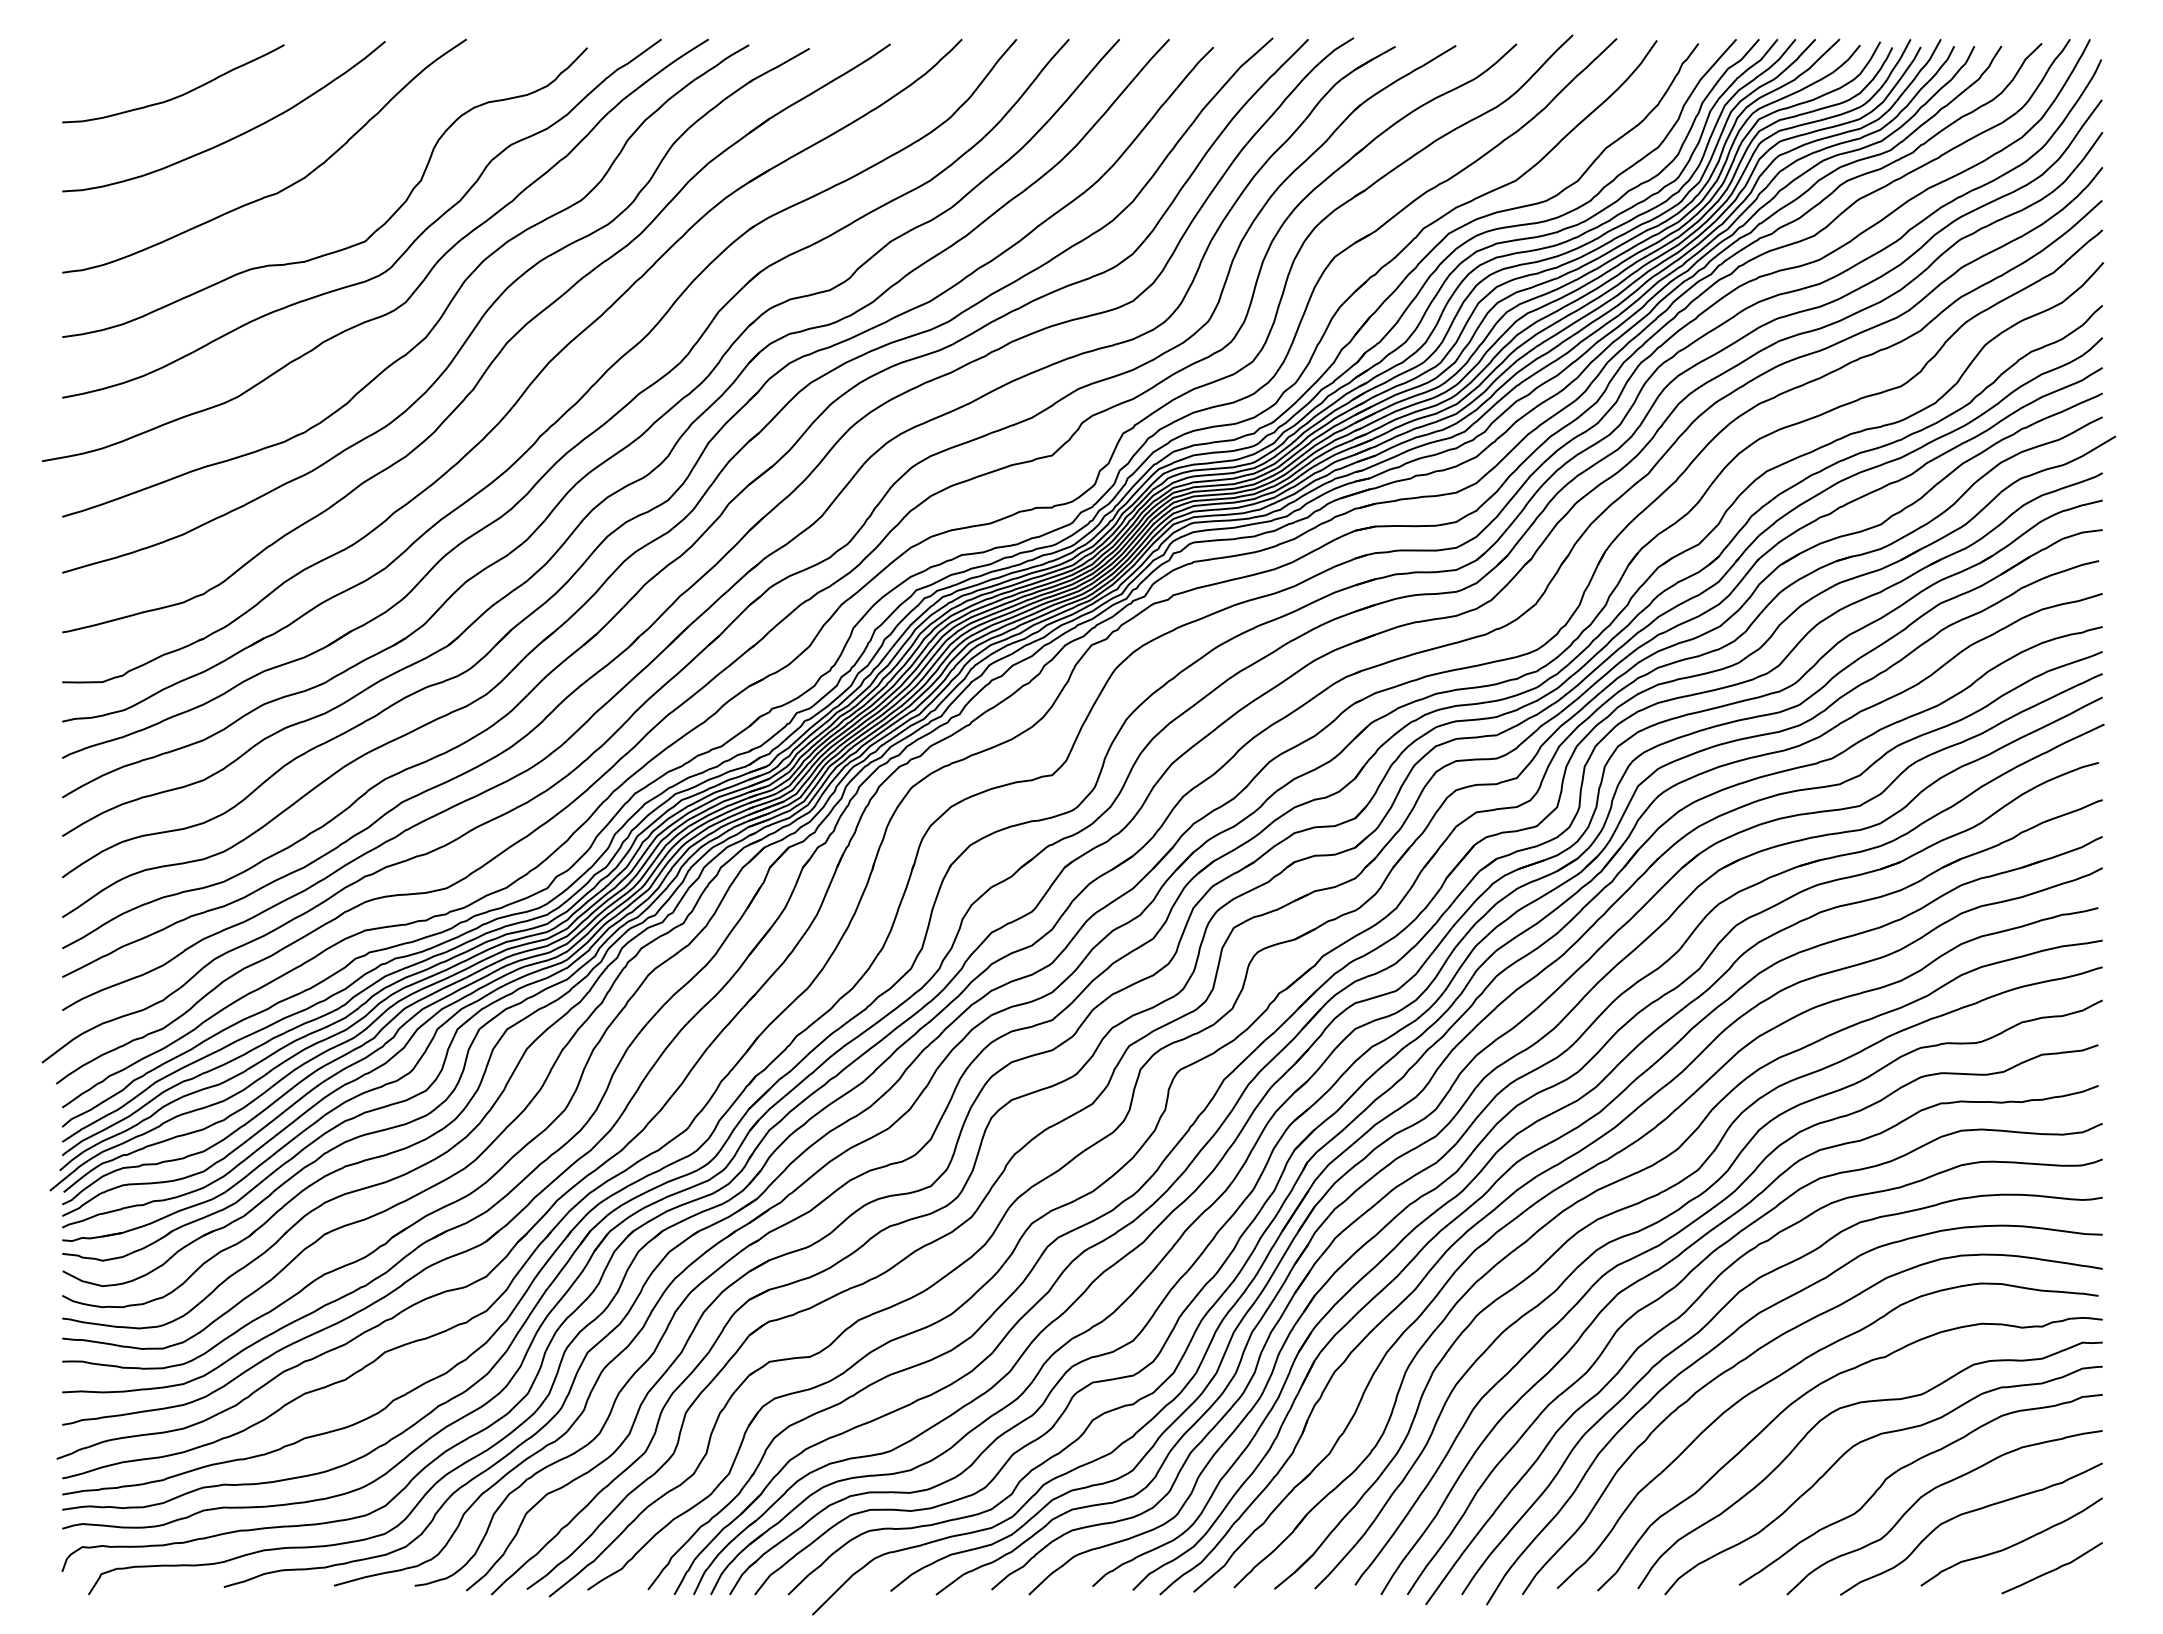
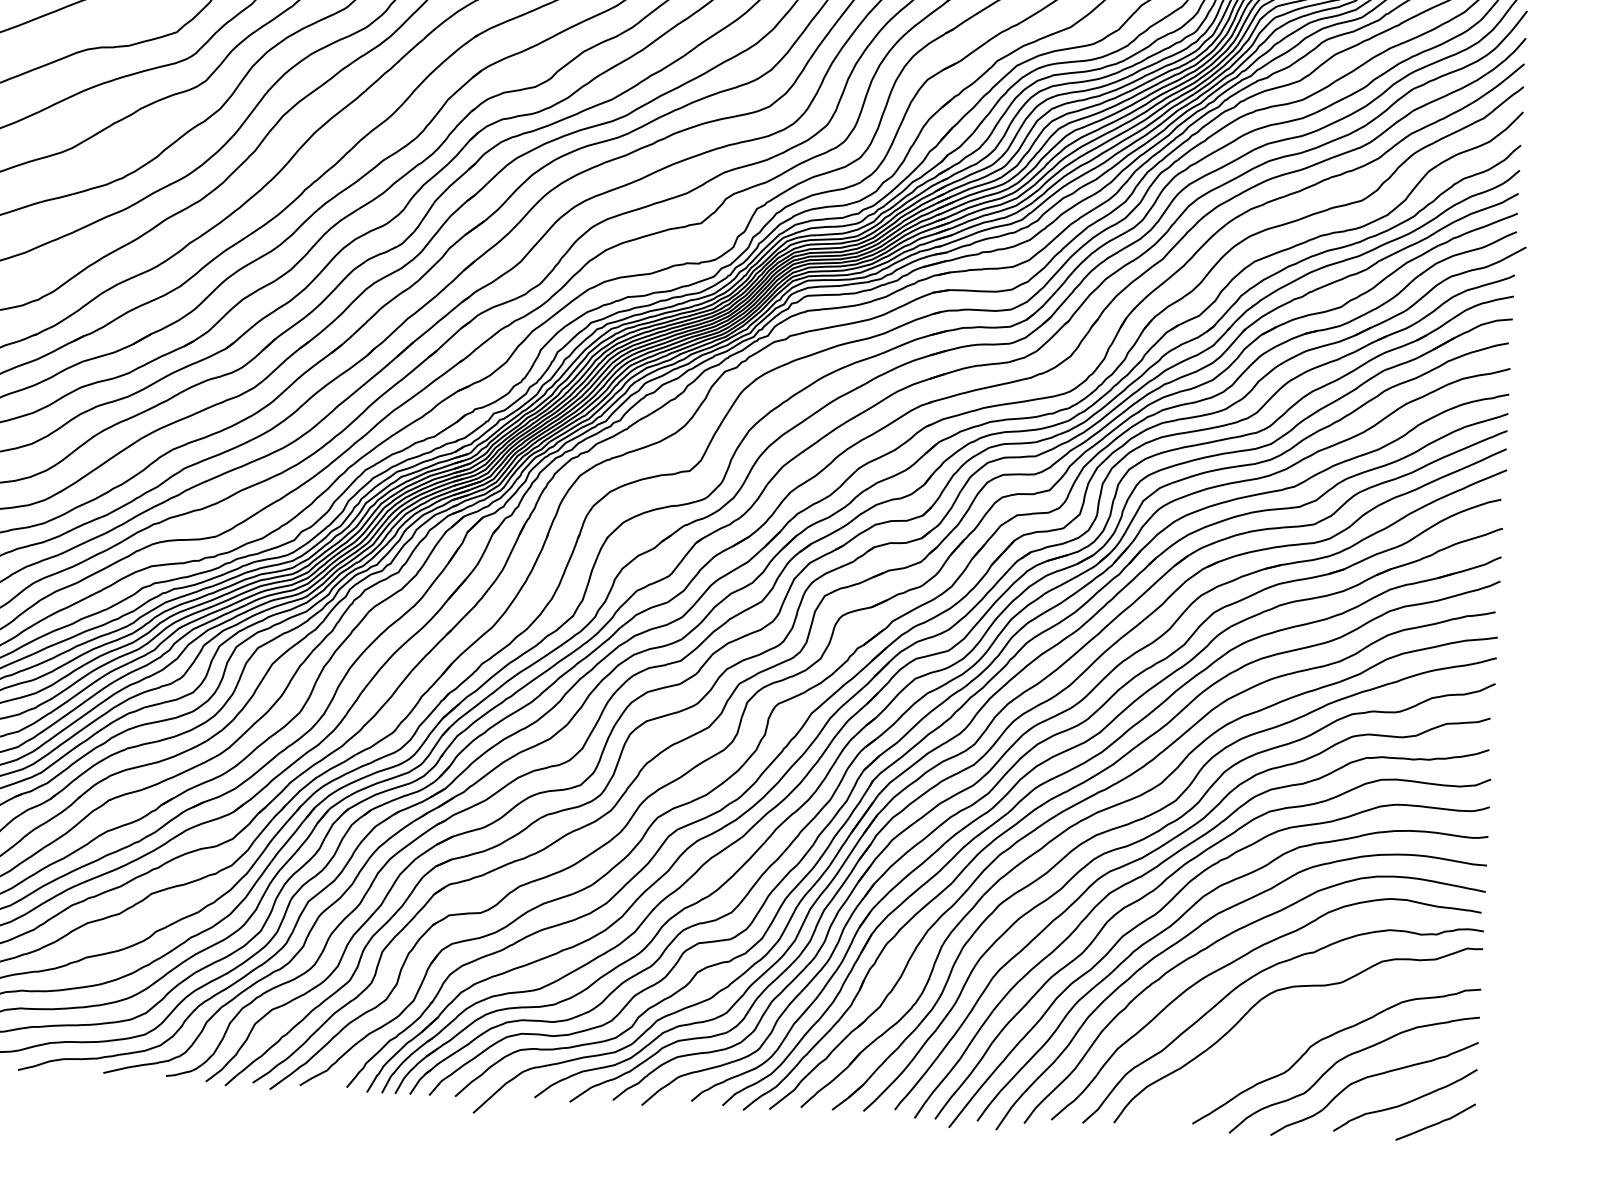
curve: (1865, 1441) -> (1295, 1017), removed

